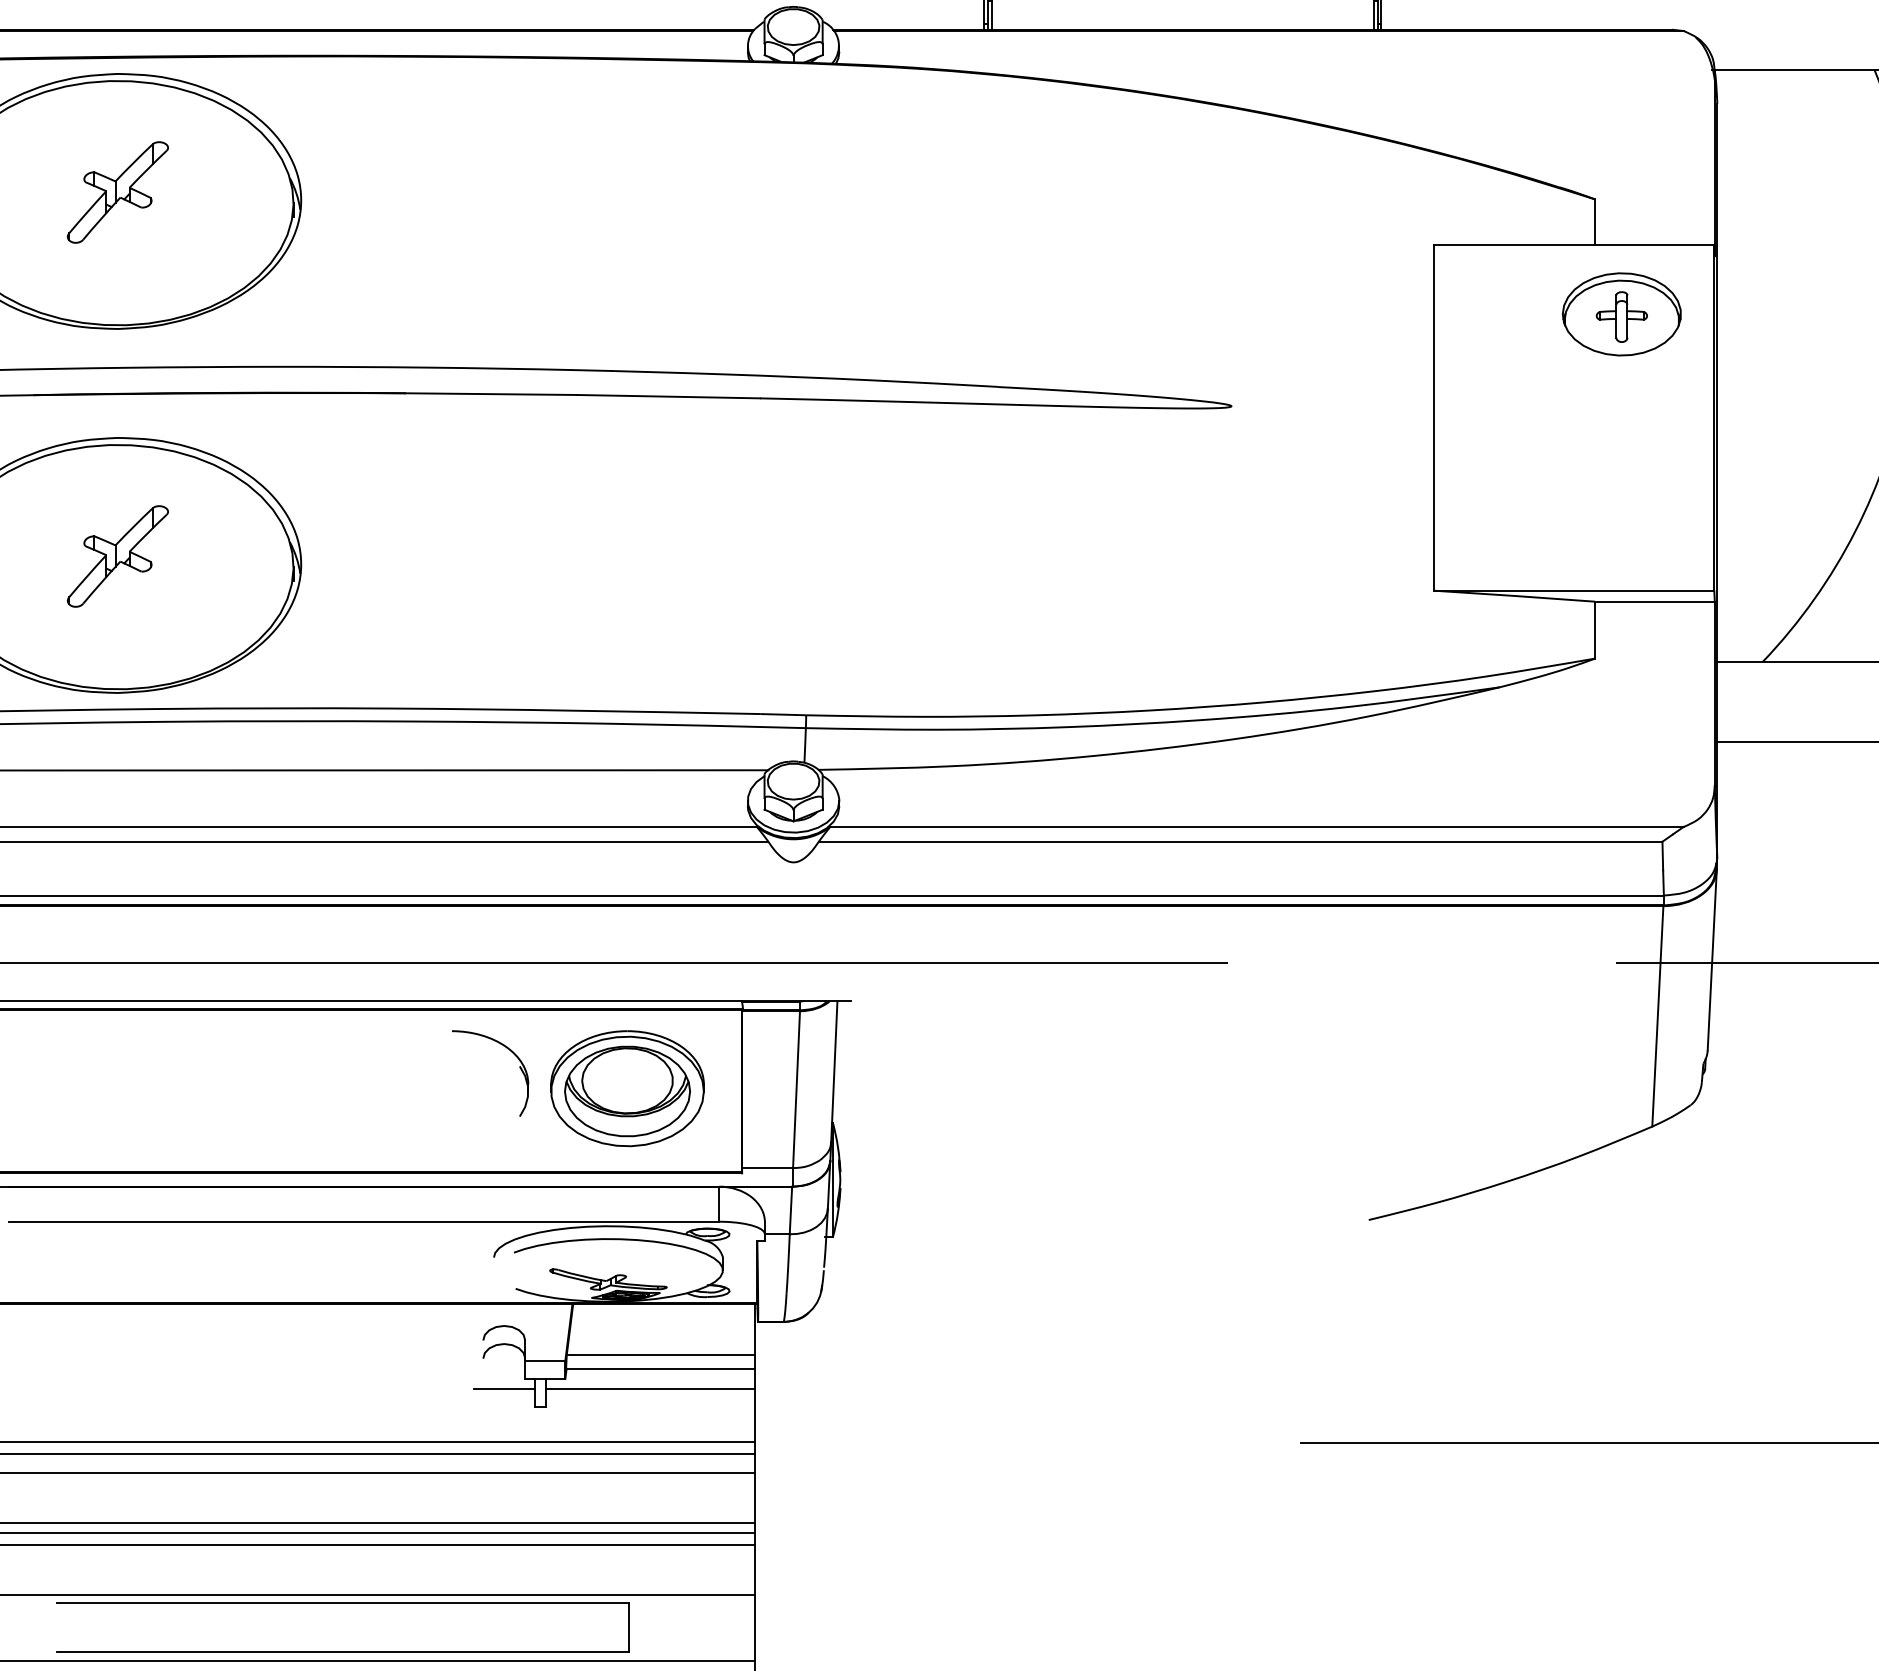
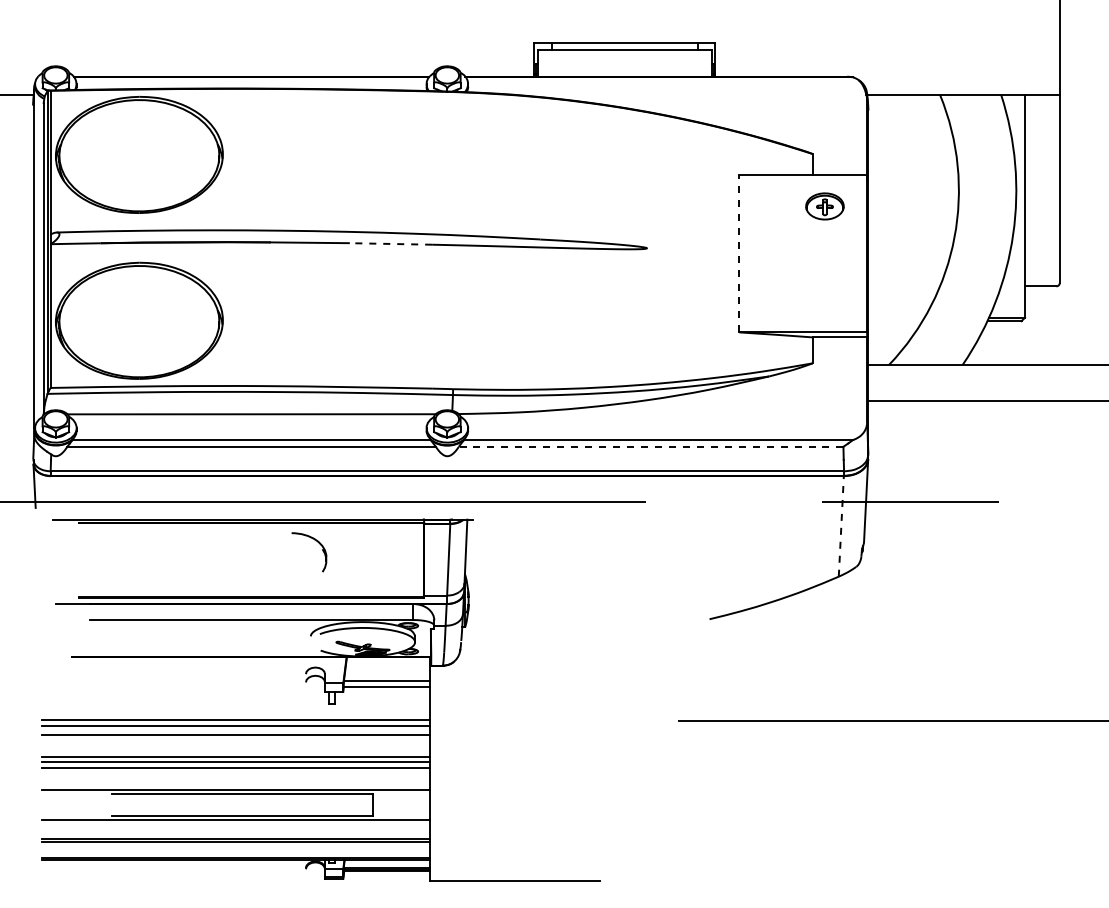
part: (118, 191) -> (139, 150), removed
part: (1620, 314) -> (824, 206), size x0.7
line: (668, 395) -> (390, 243), solid -> dashed
line: (1434, 417) -> (739, 253), solid -> dashed
part: (118, 555) -> (139, 316), removed
line: (1239, 841) -> (650, 446), solid -> dashed
line: (1658, 1014) -> (841, 525), solid -> dashed
part: (627, 1088) -> (371, 559), removed
line: (504, 1389) -> (315, 696), removed
line: (649, 1389) -> (381, 696), removed

